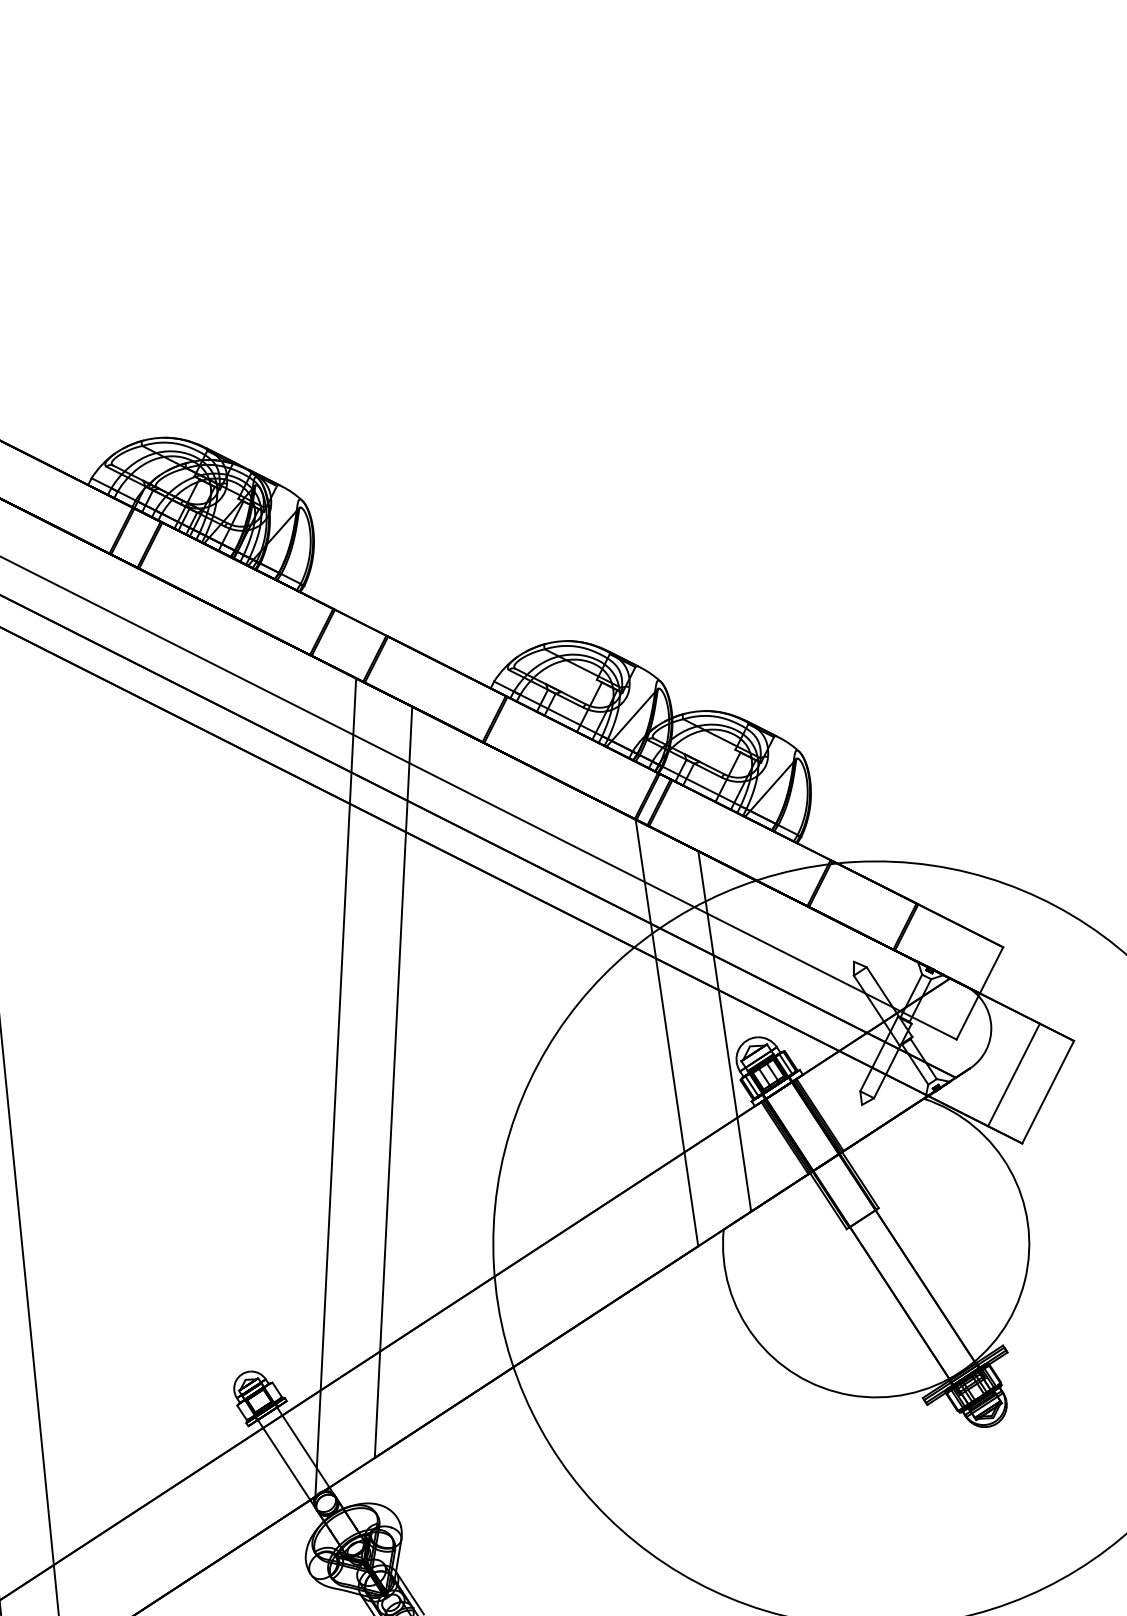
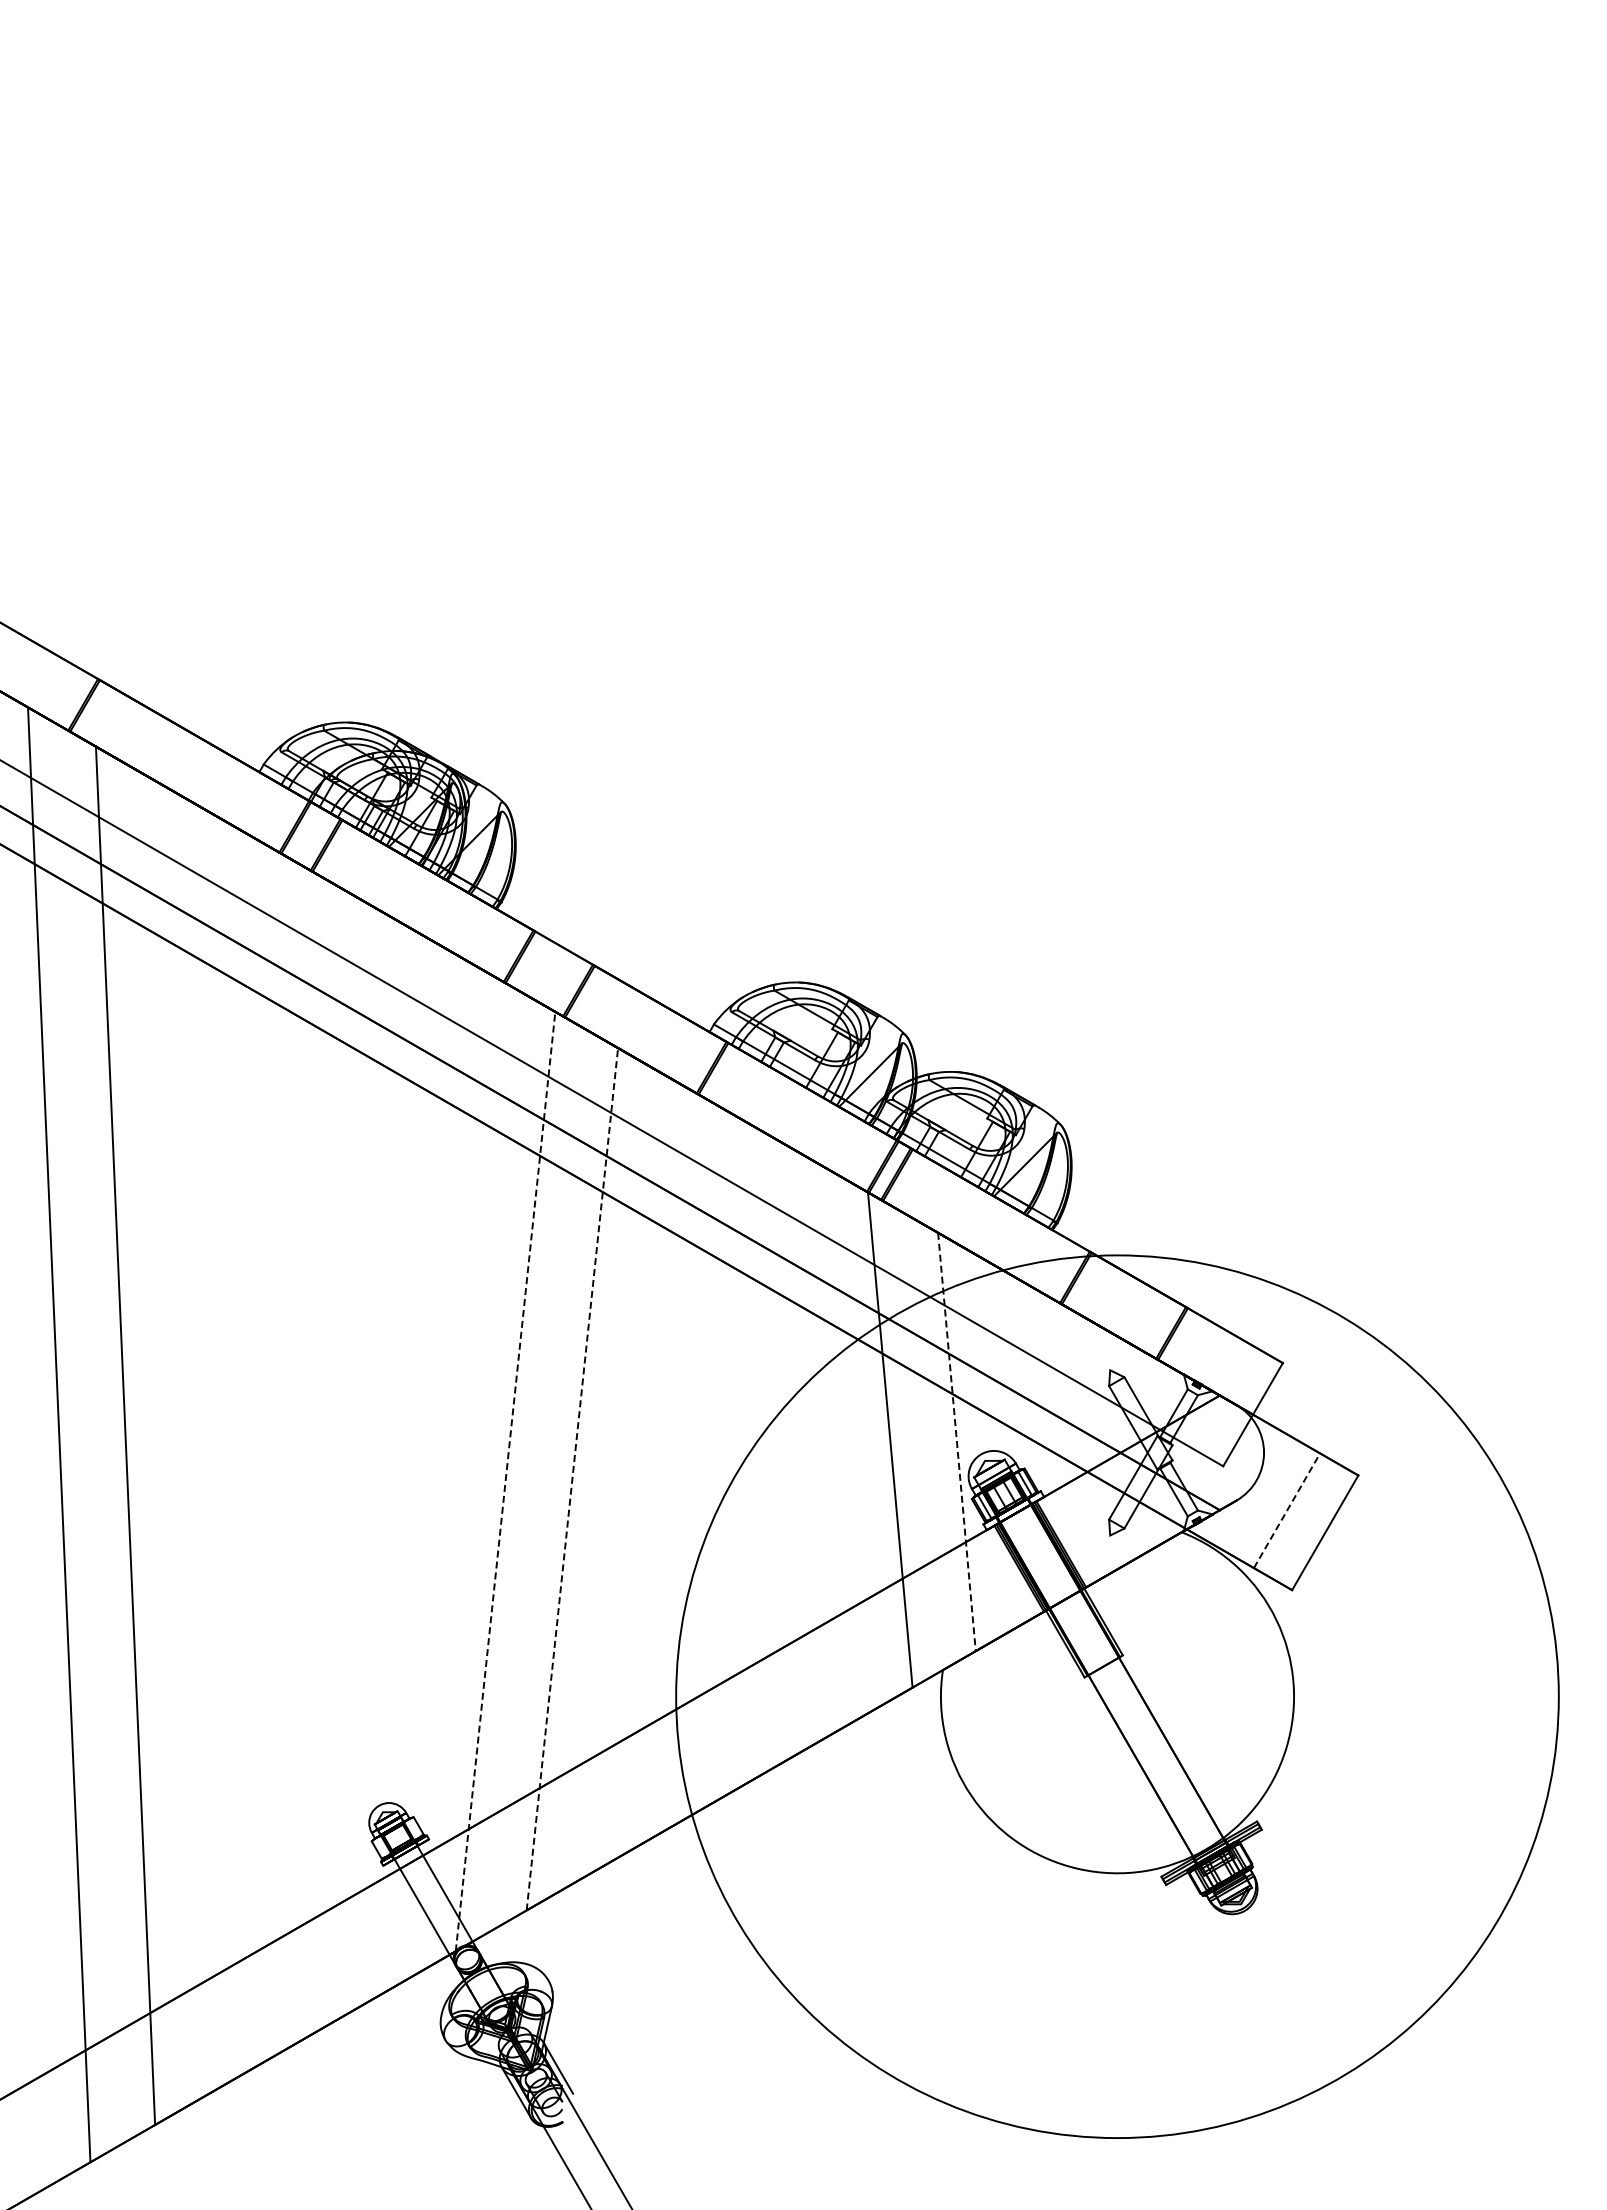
line: (724, 1031) -> (956, 1442), solid -> dashed
line: (1014, 1074) -> (1287, 1510), solid -> dashed
line: (393, 1082) -> (572, 1479), solid -> dashed
line: (335, 1087) -> (505, 1481), solid -> dashed

